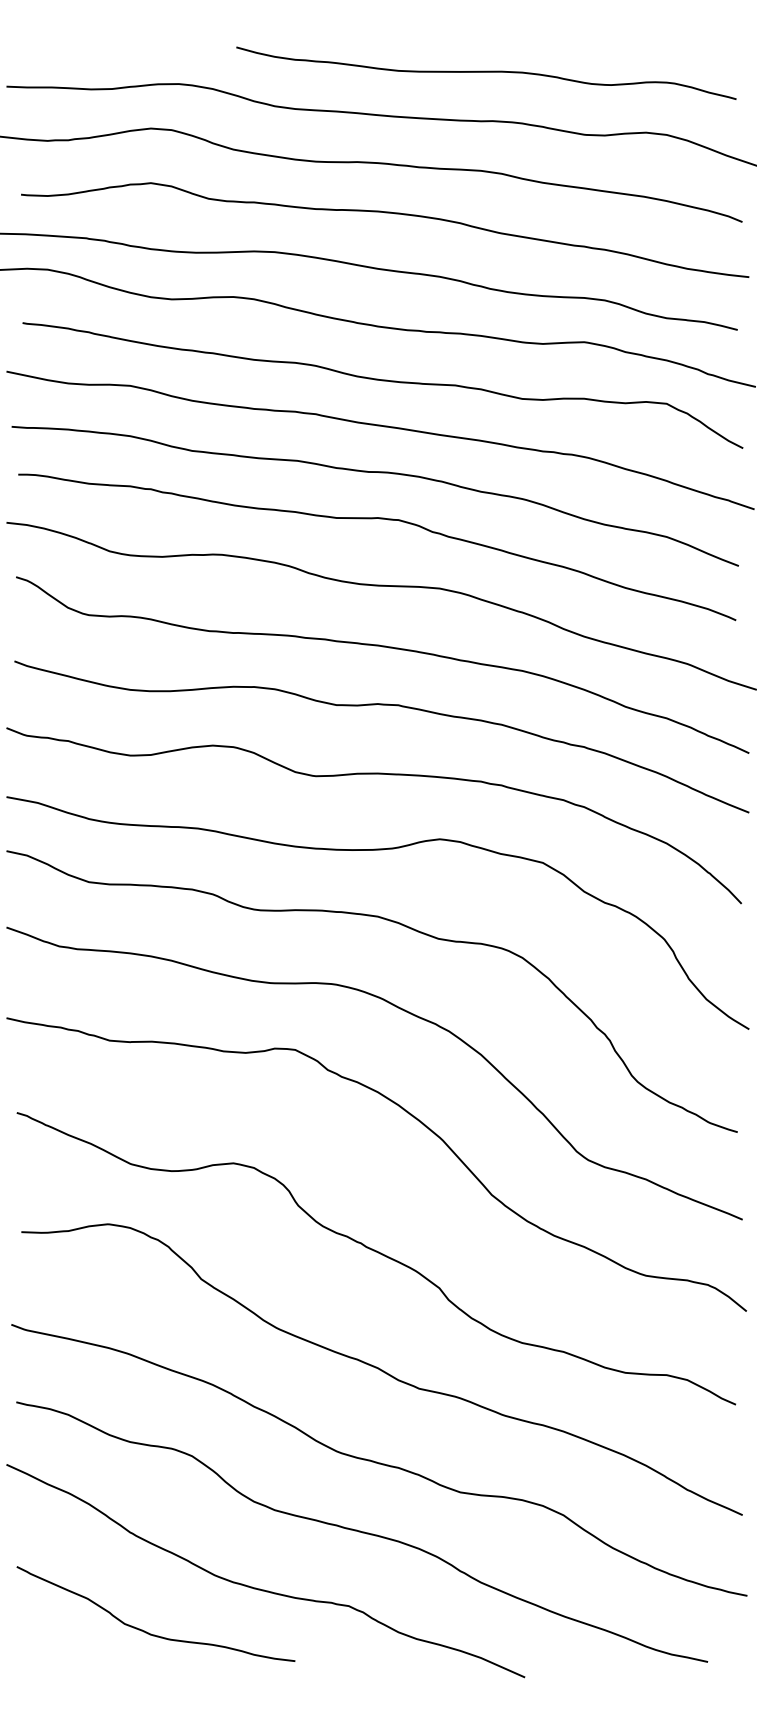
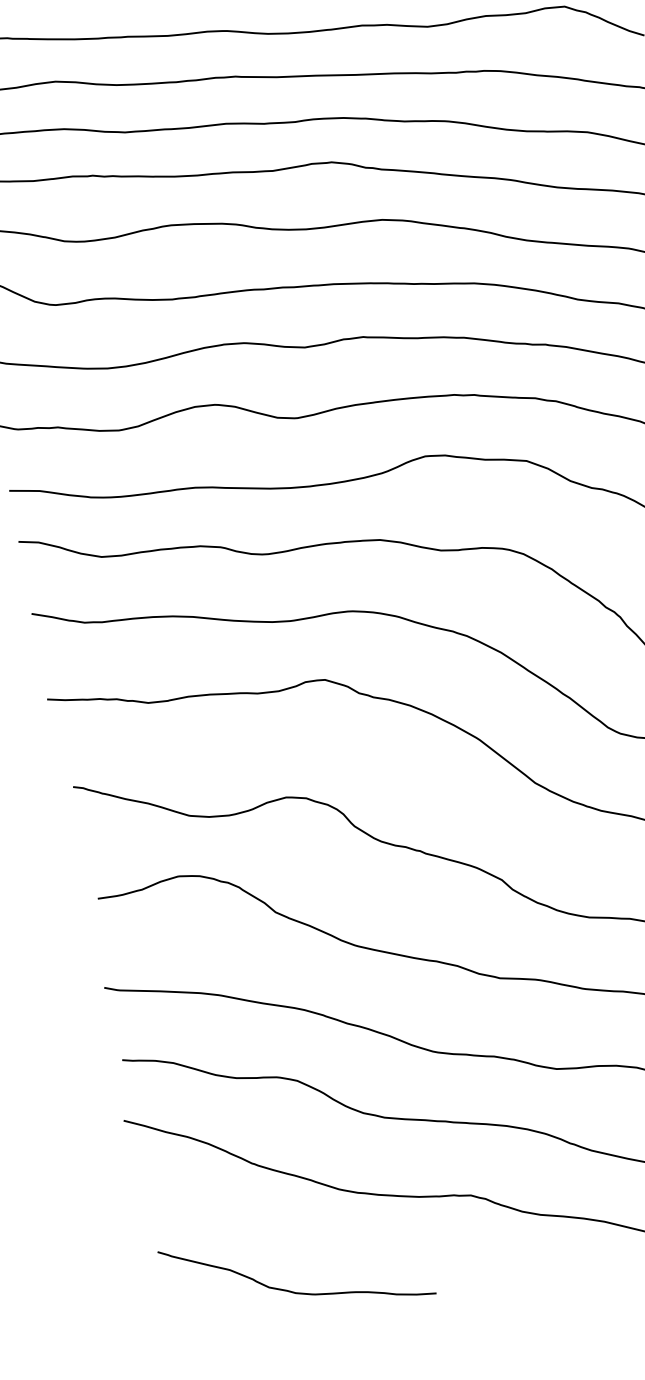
curve: (146, 1631) -> (291, 1290), moved

